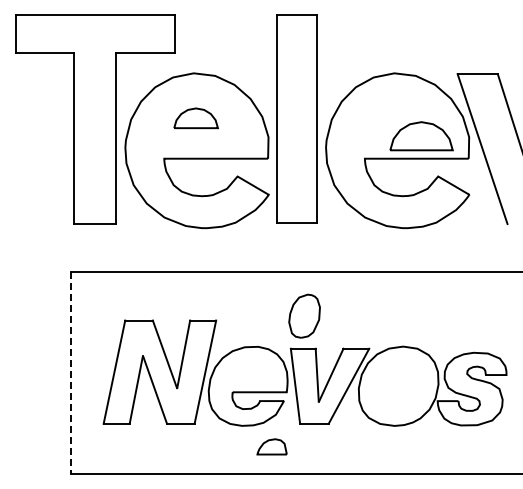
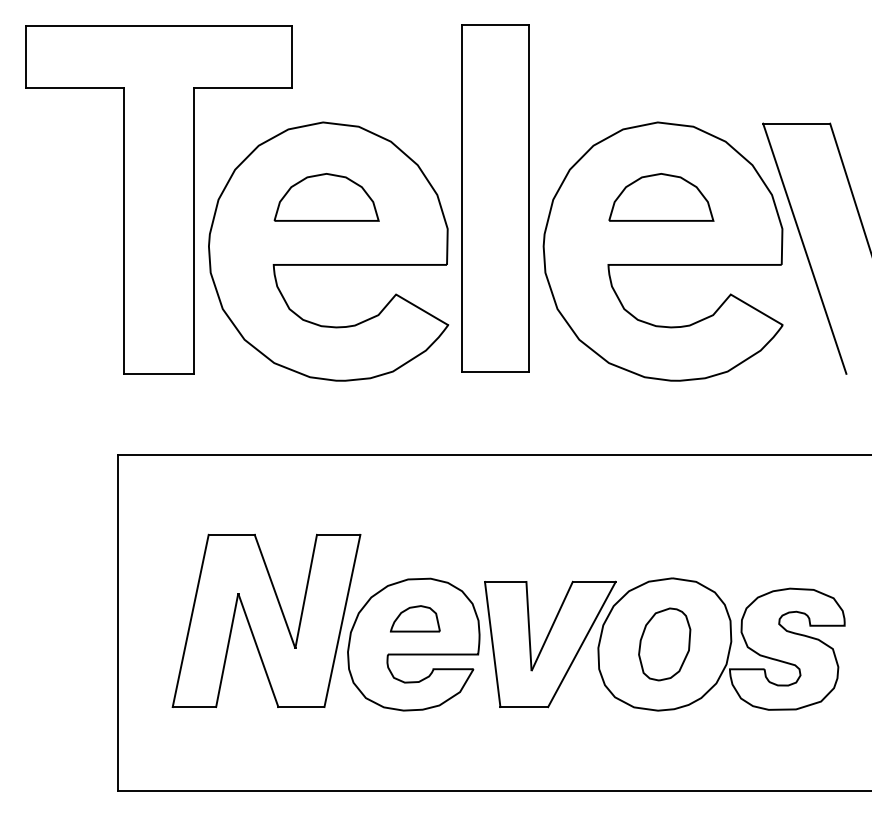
part: (196, 118) -> (327, 197), size x1.43
part: (421, 136) -> (661, 197), moved
part: (304, 315) -> (664, 643), moved
line: (70, 373) -> (117, 623), dashed -> solid
part: (271, 446) -> (414, 618), moved

